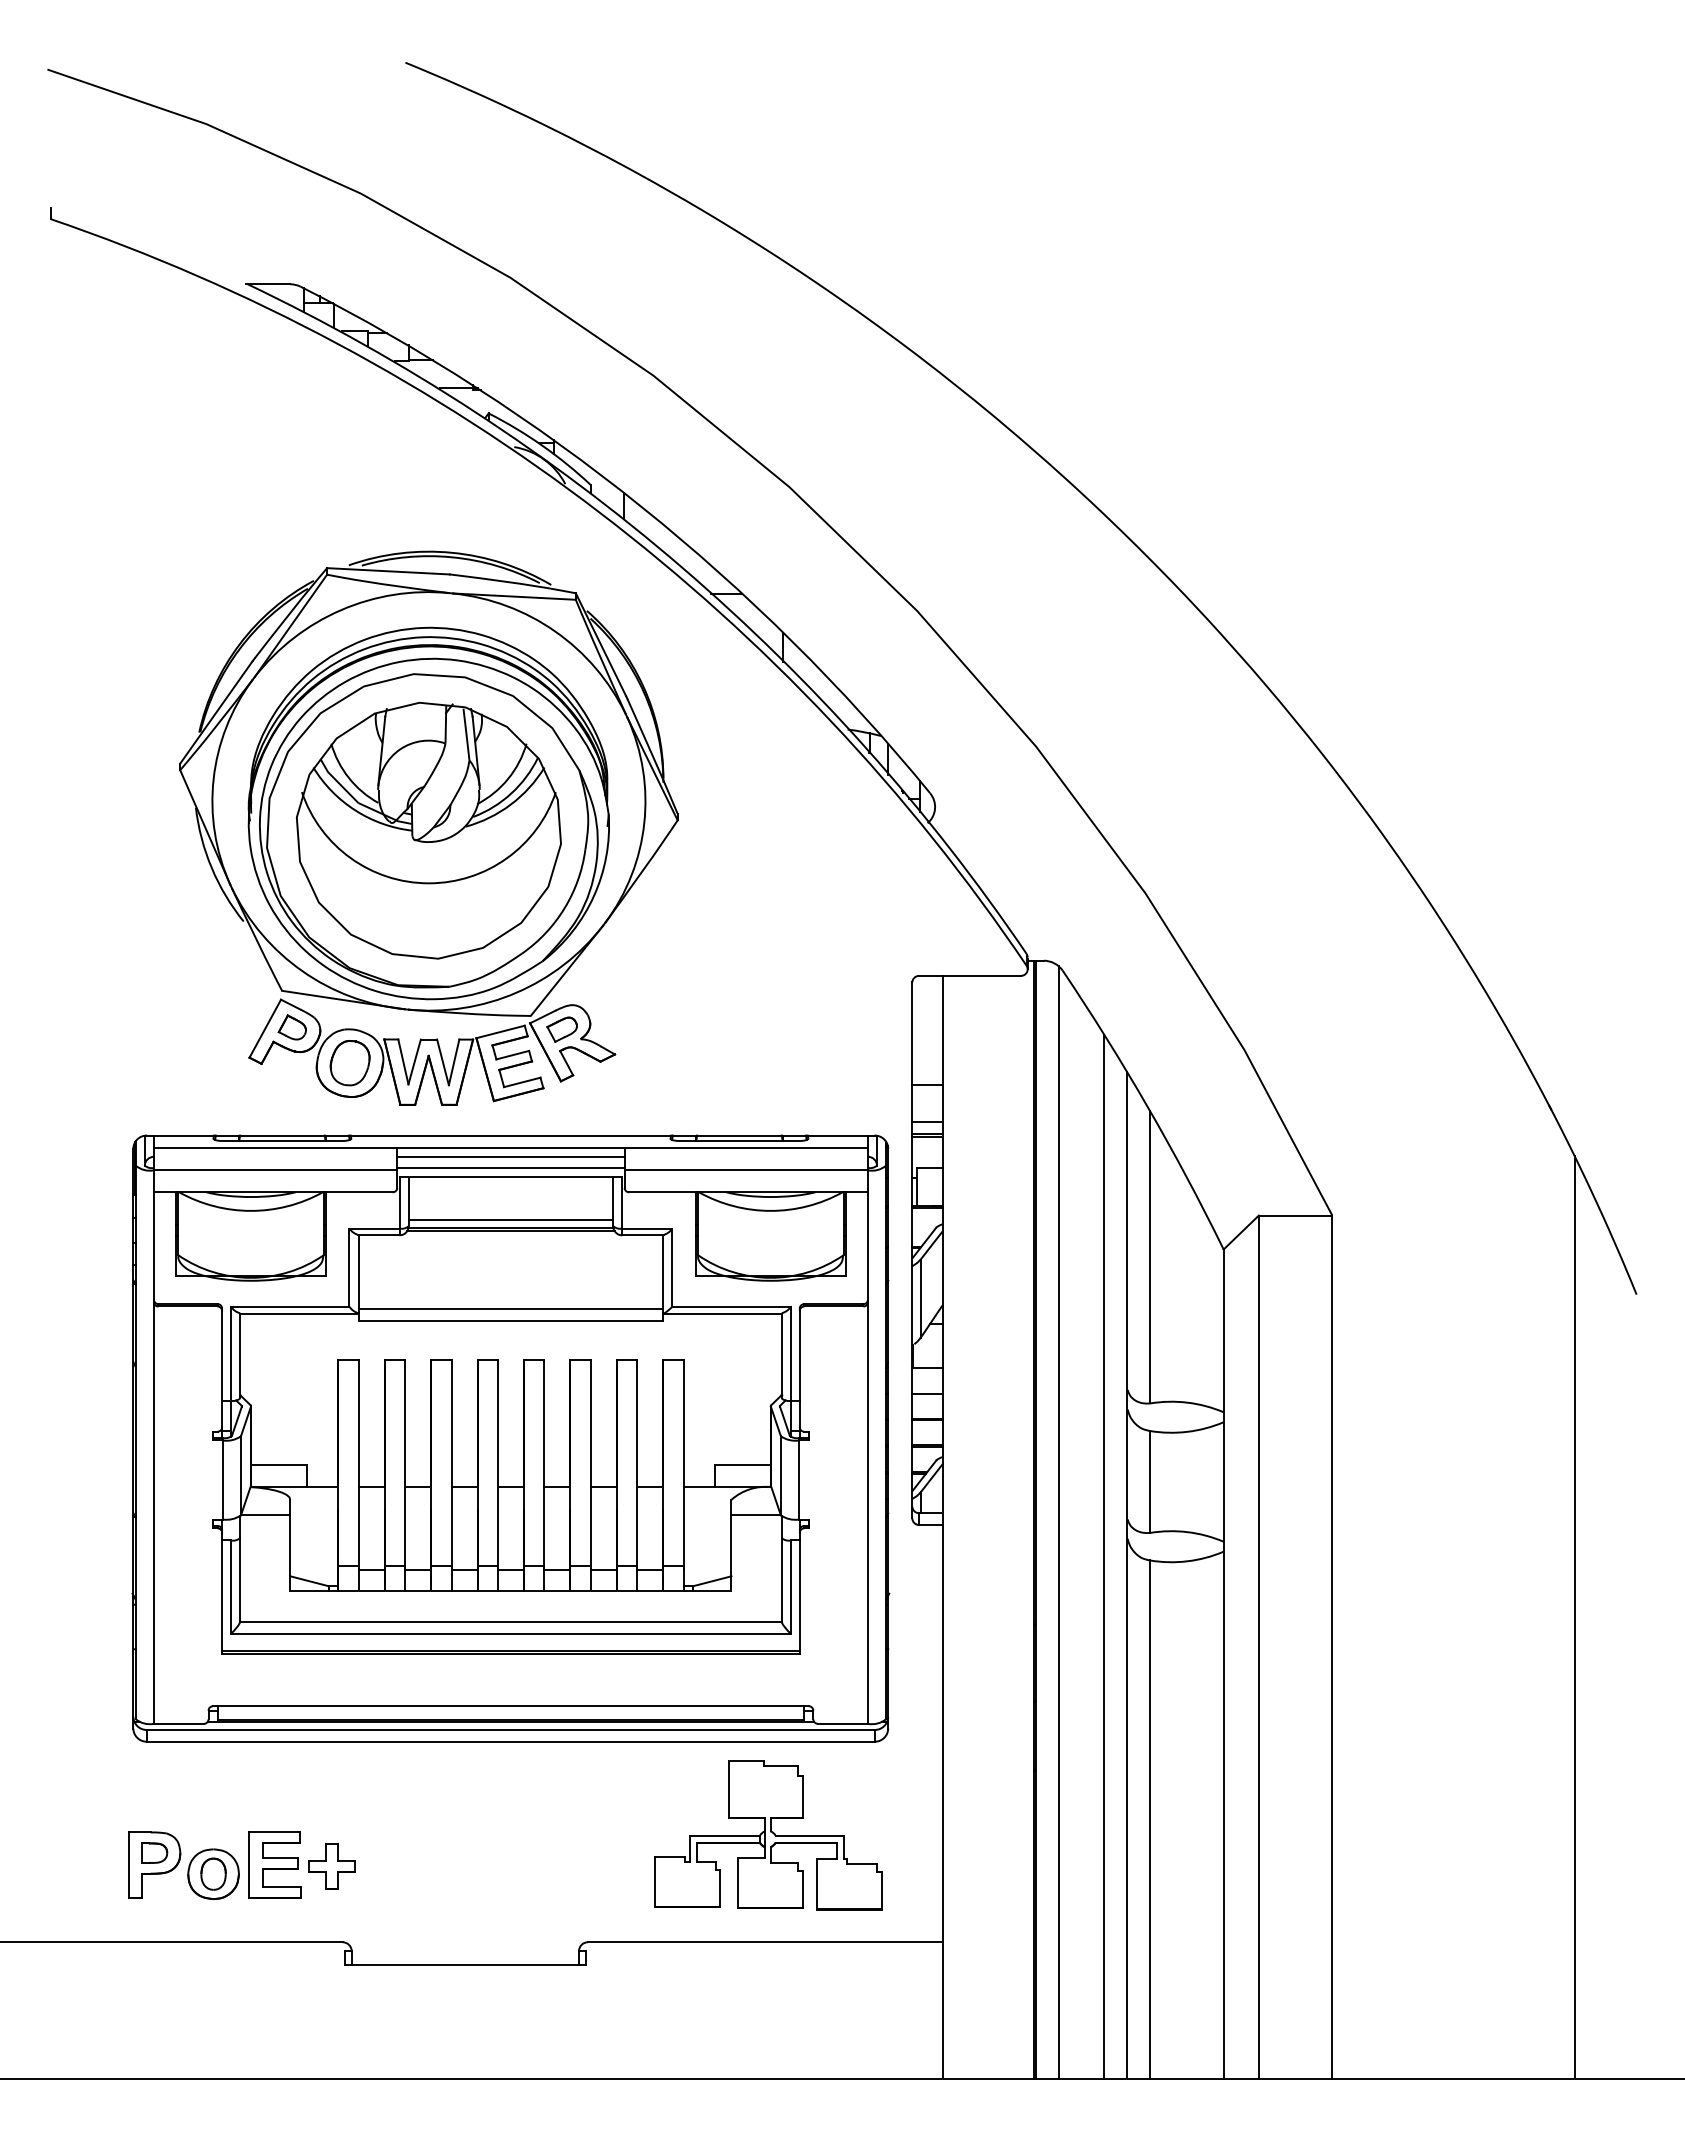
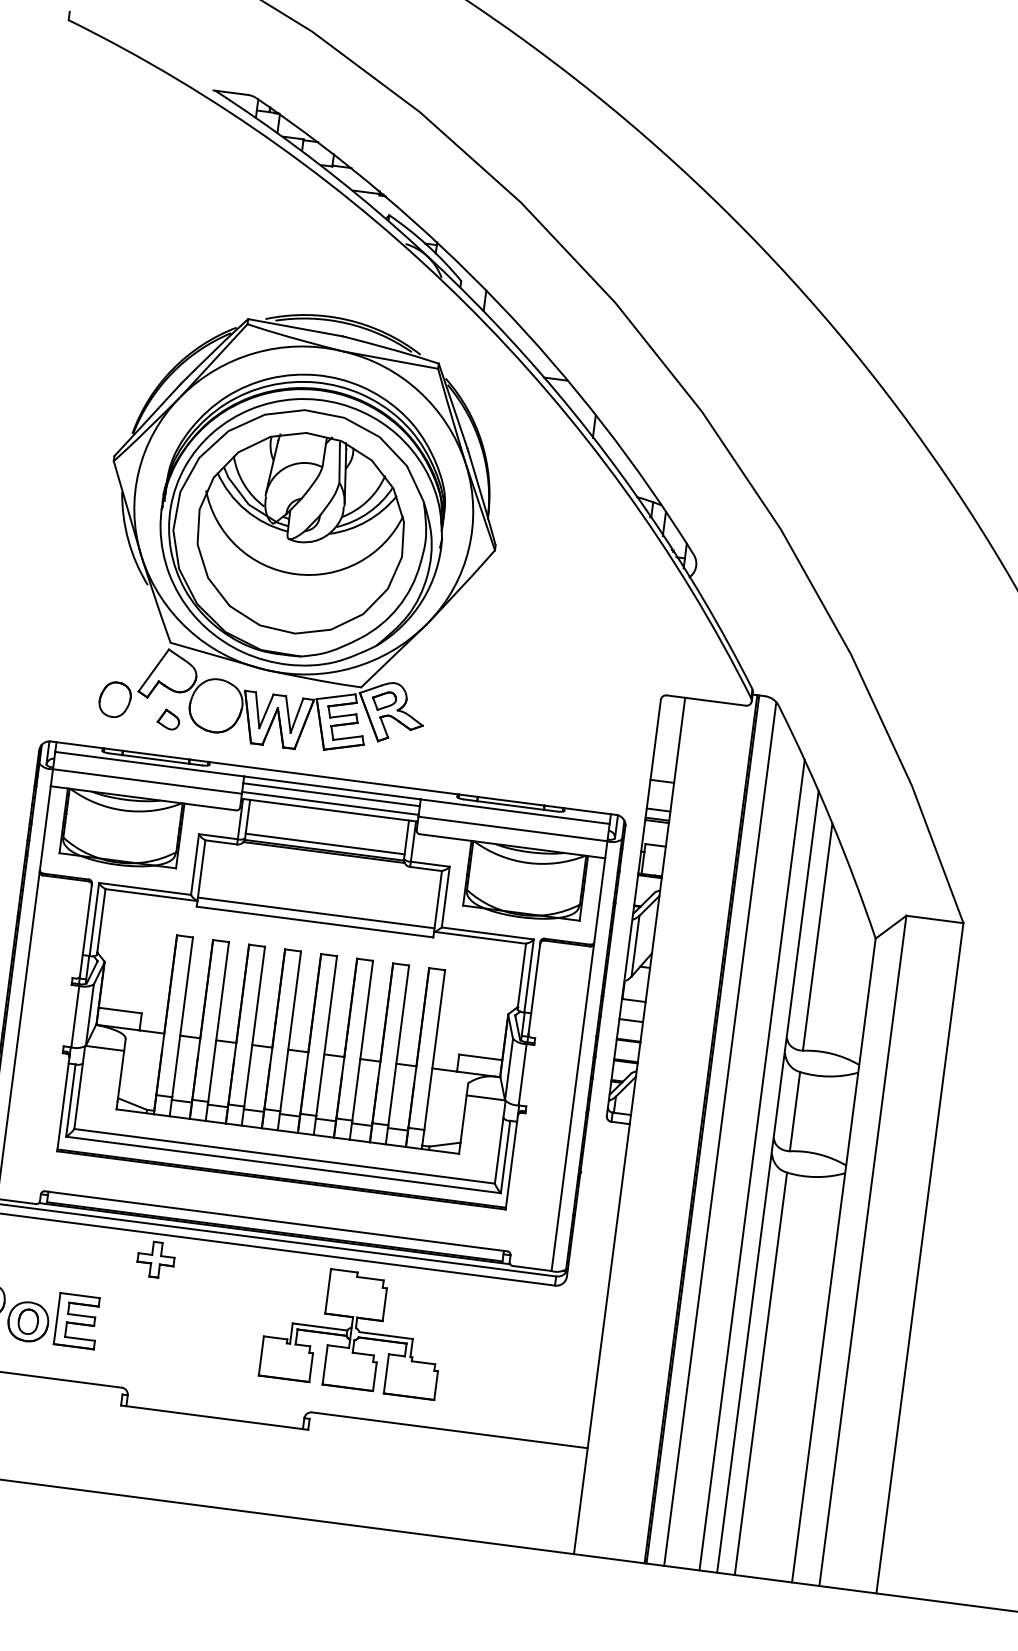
part: (291, 1027) -> (168, 719), moved
part: (349, 1063) -> (114, 699), moved
part: (768, 1835) -> (353, 1331), moved
part: (331, 1866) -> (155, 1259), moved

